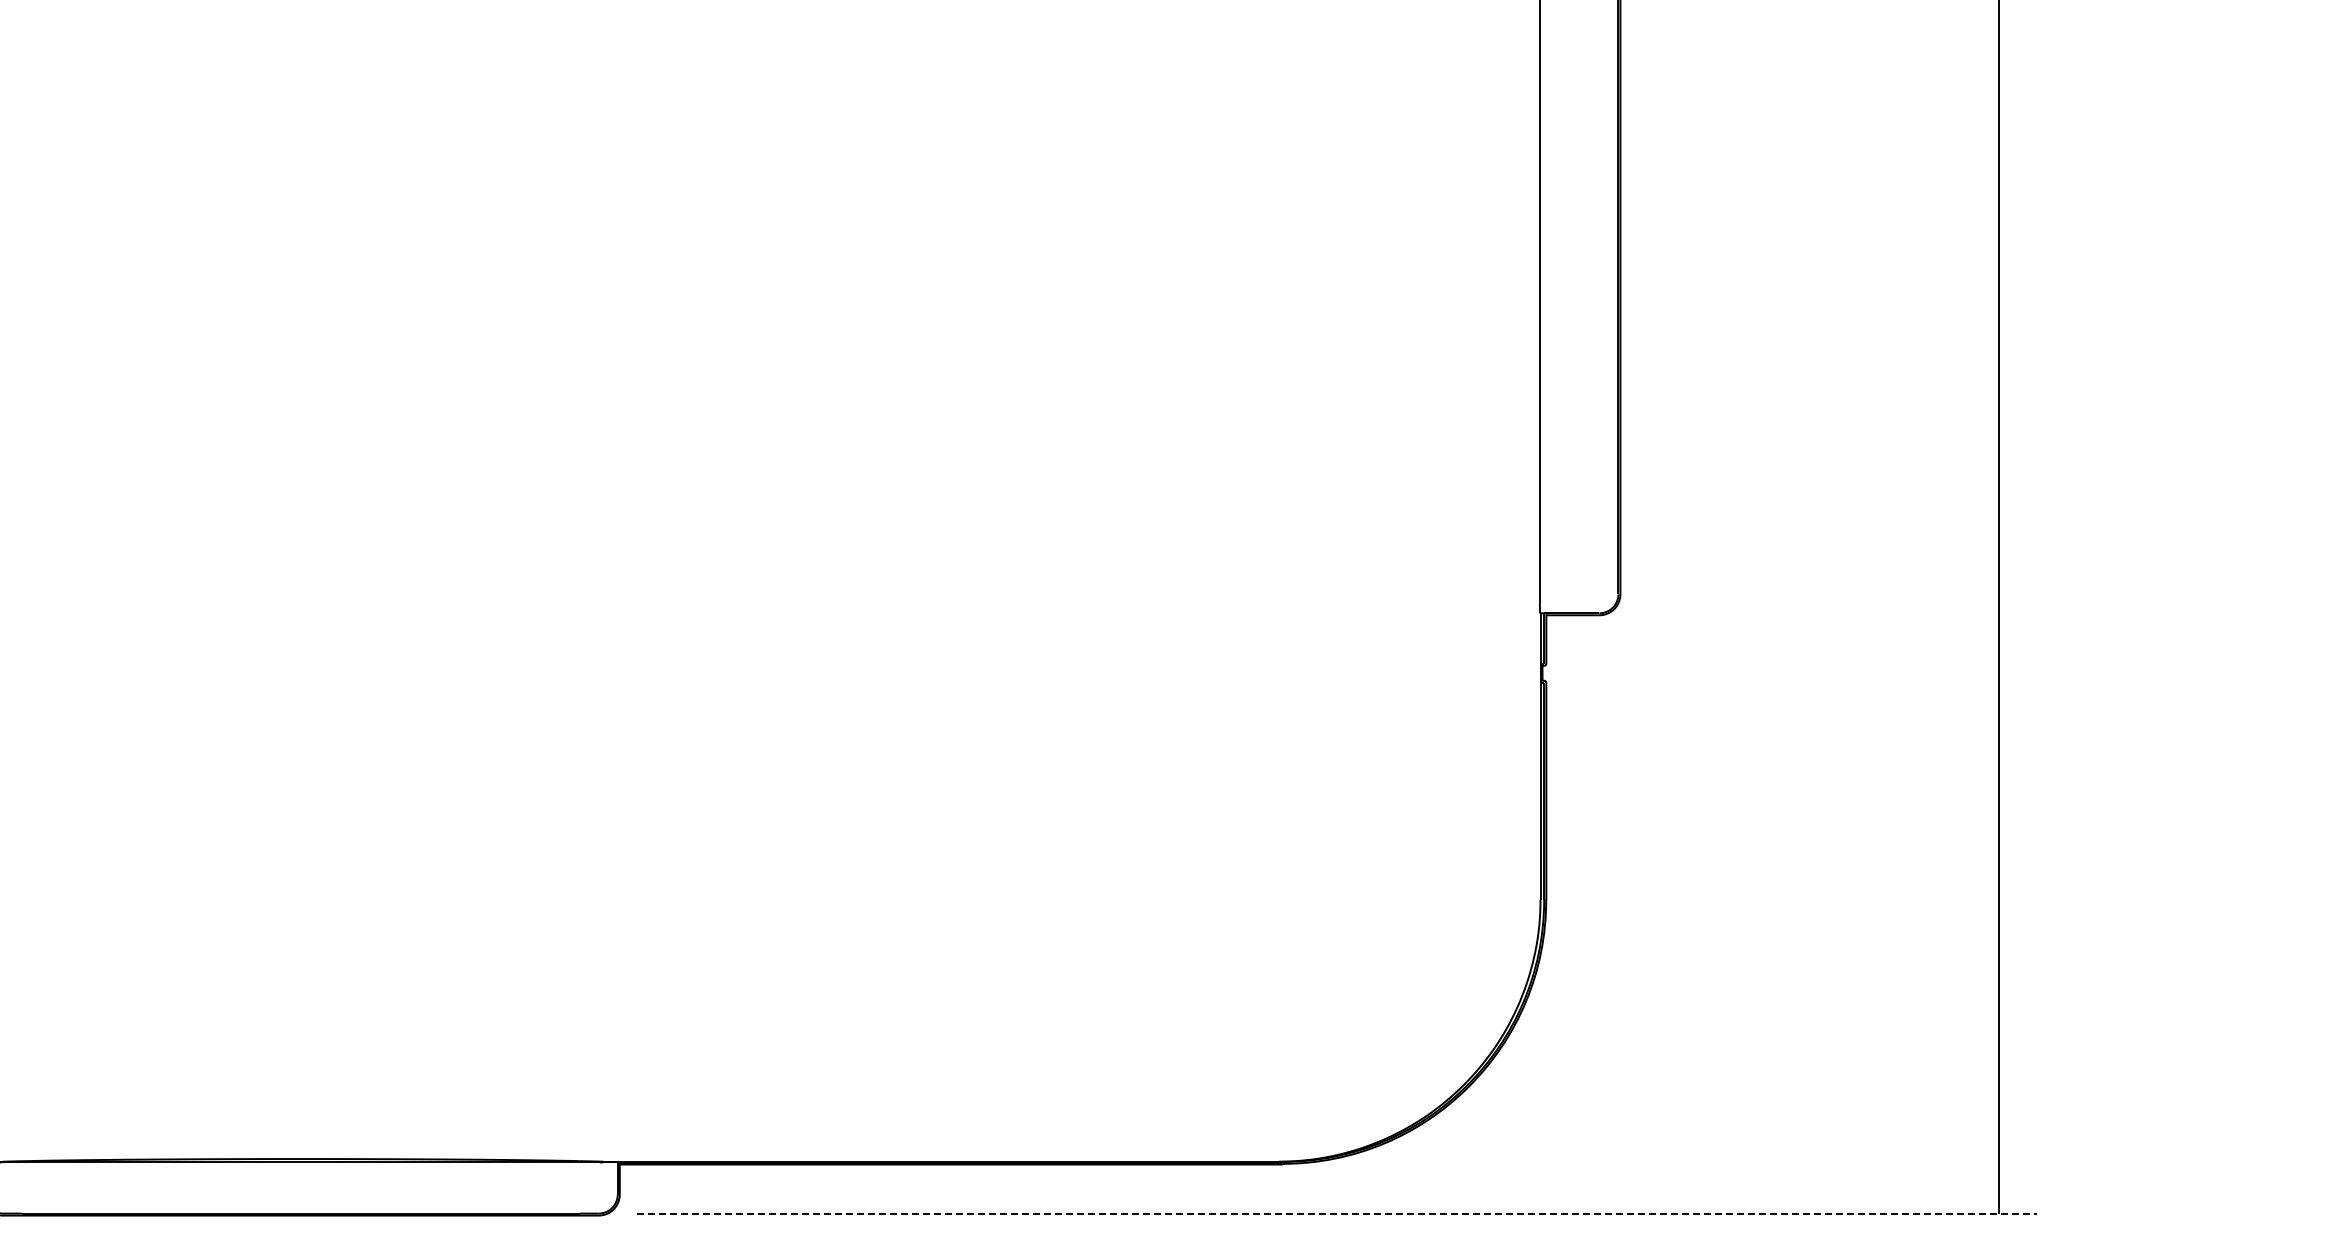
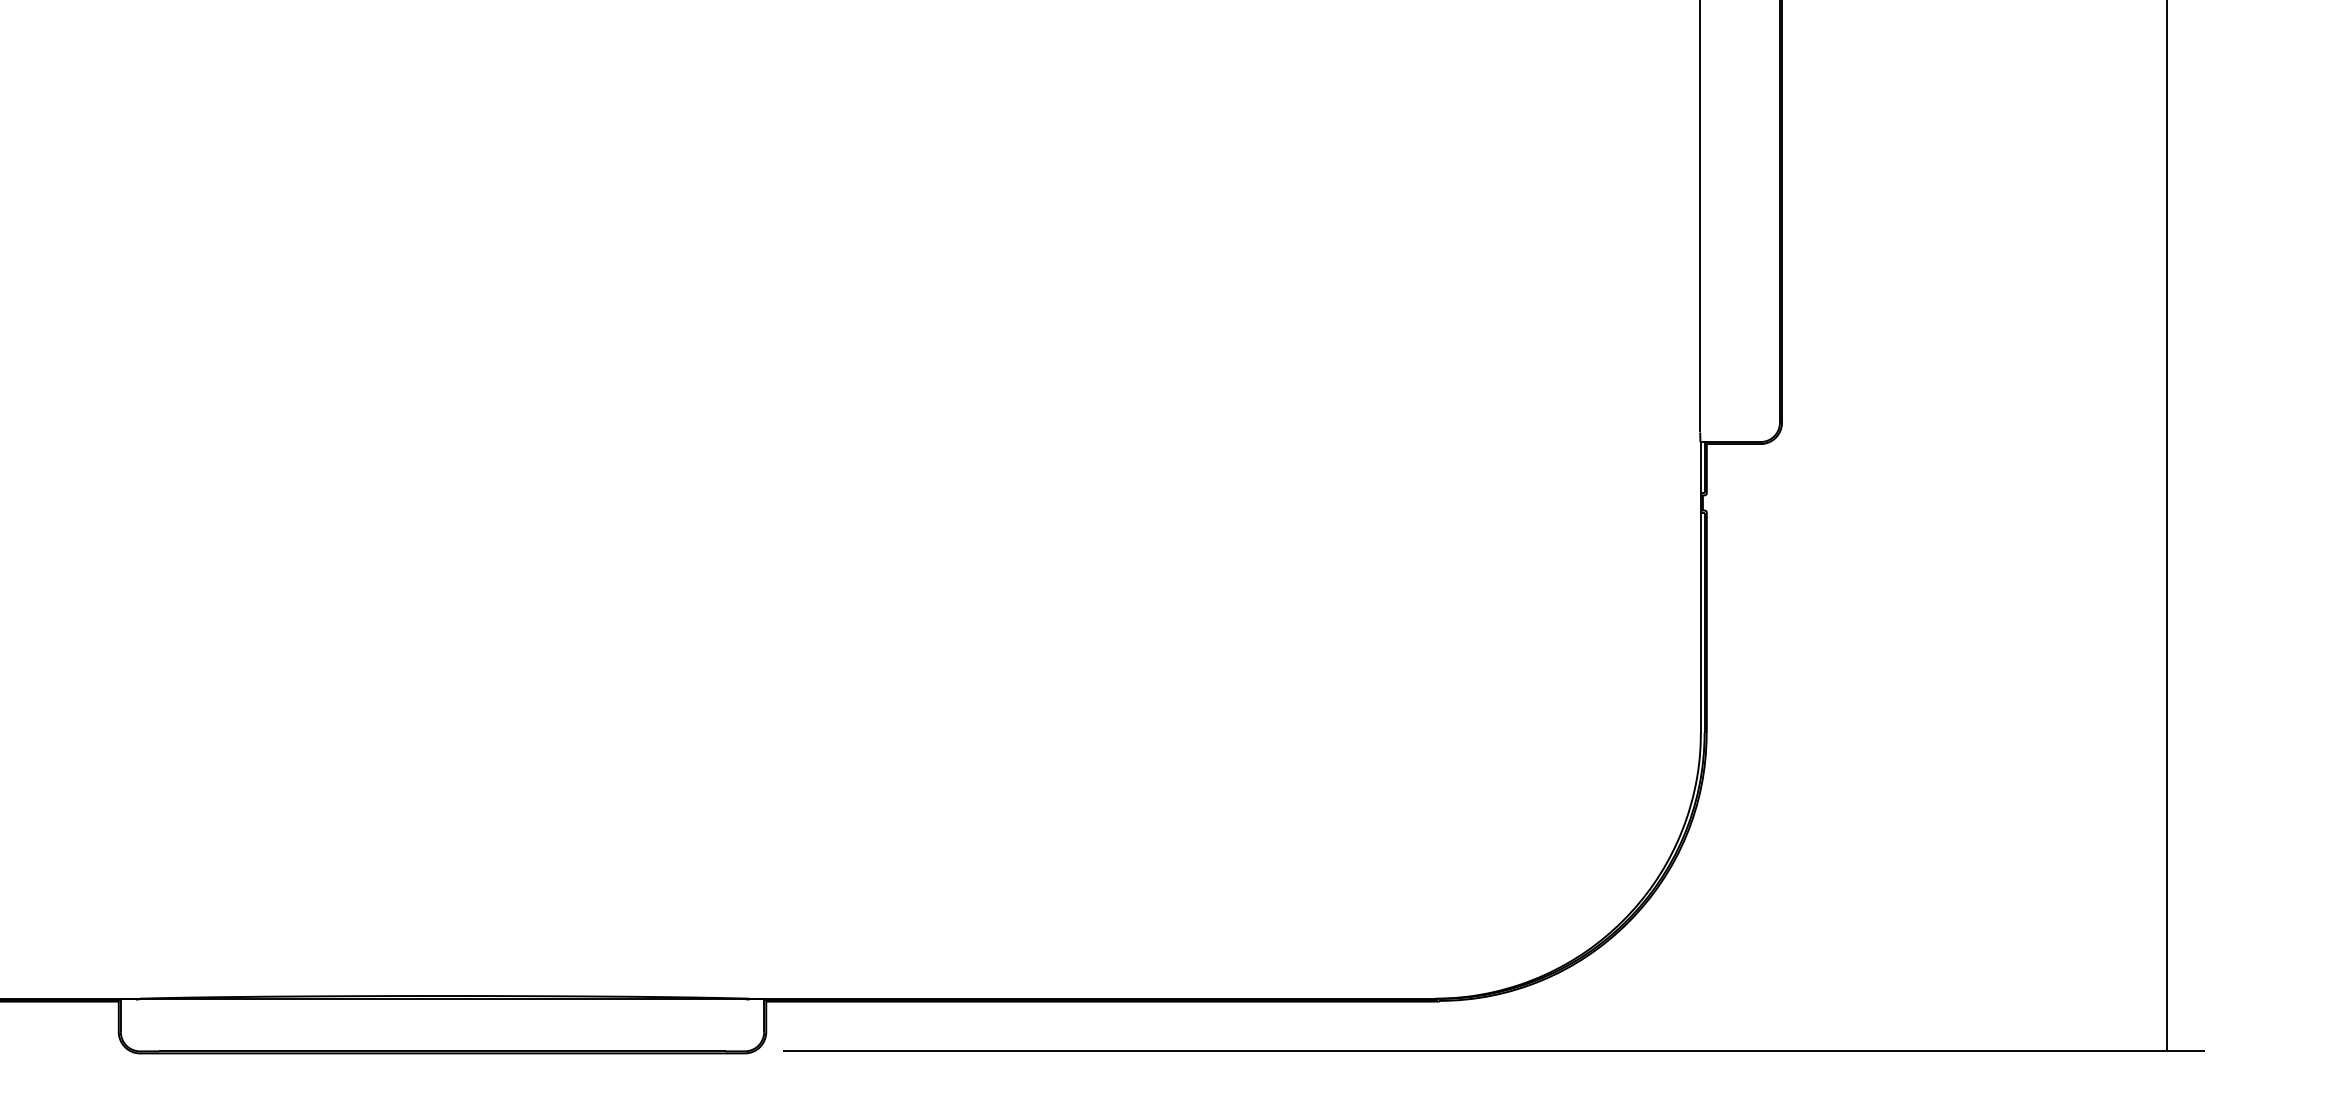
line: (1337, 1213) -> (1494, 1051), dashed -> solid

